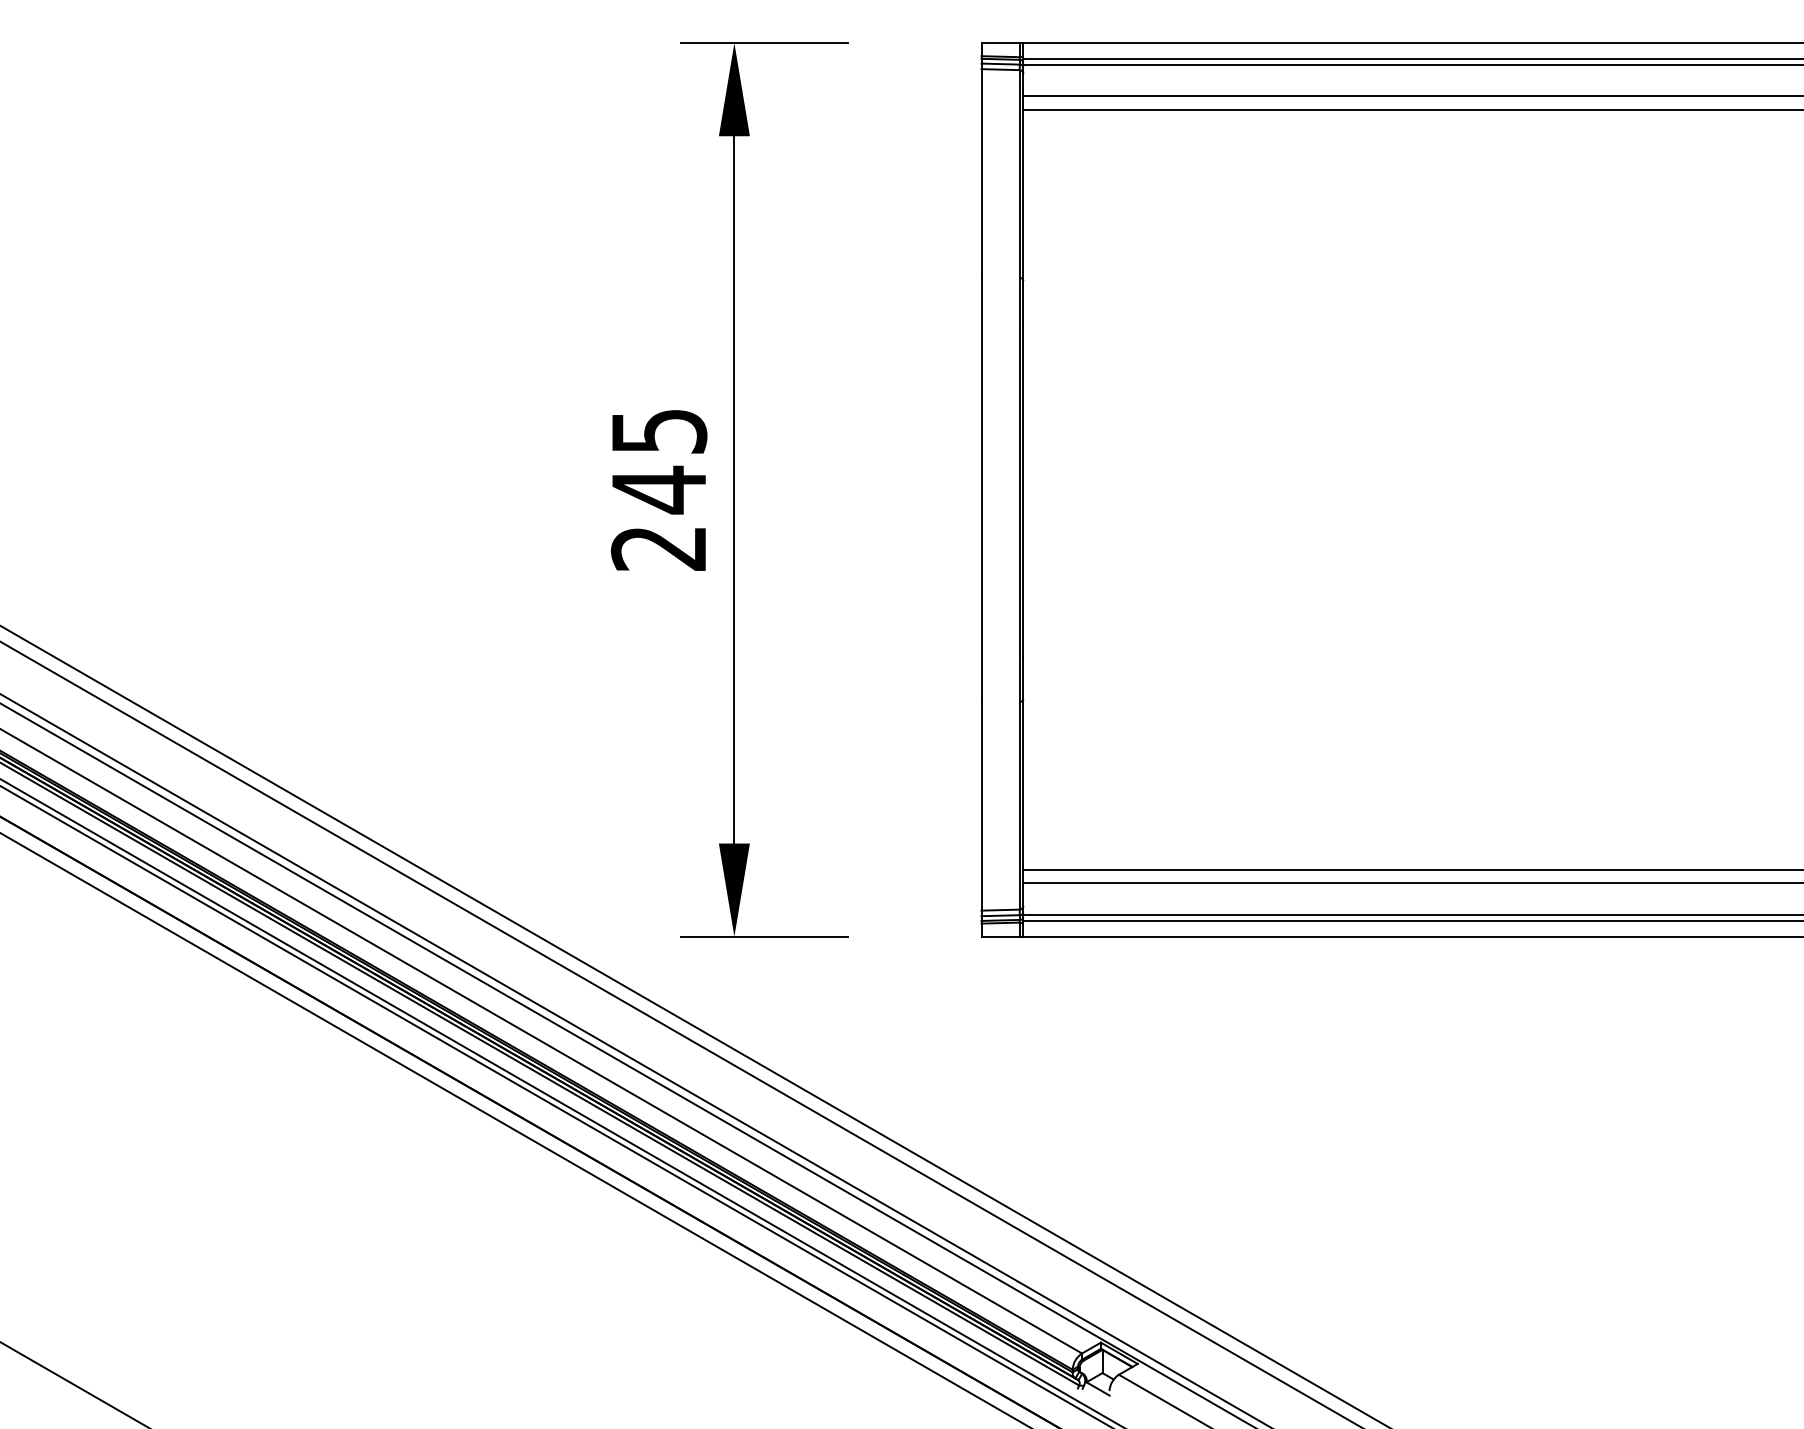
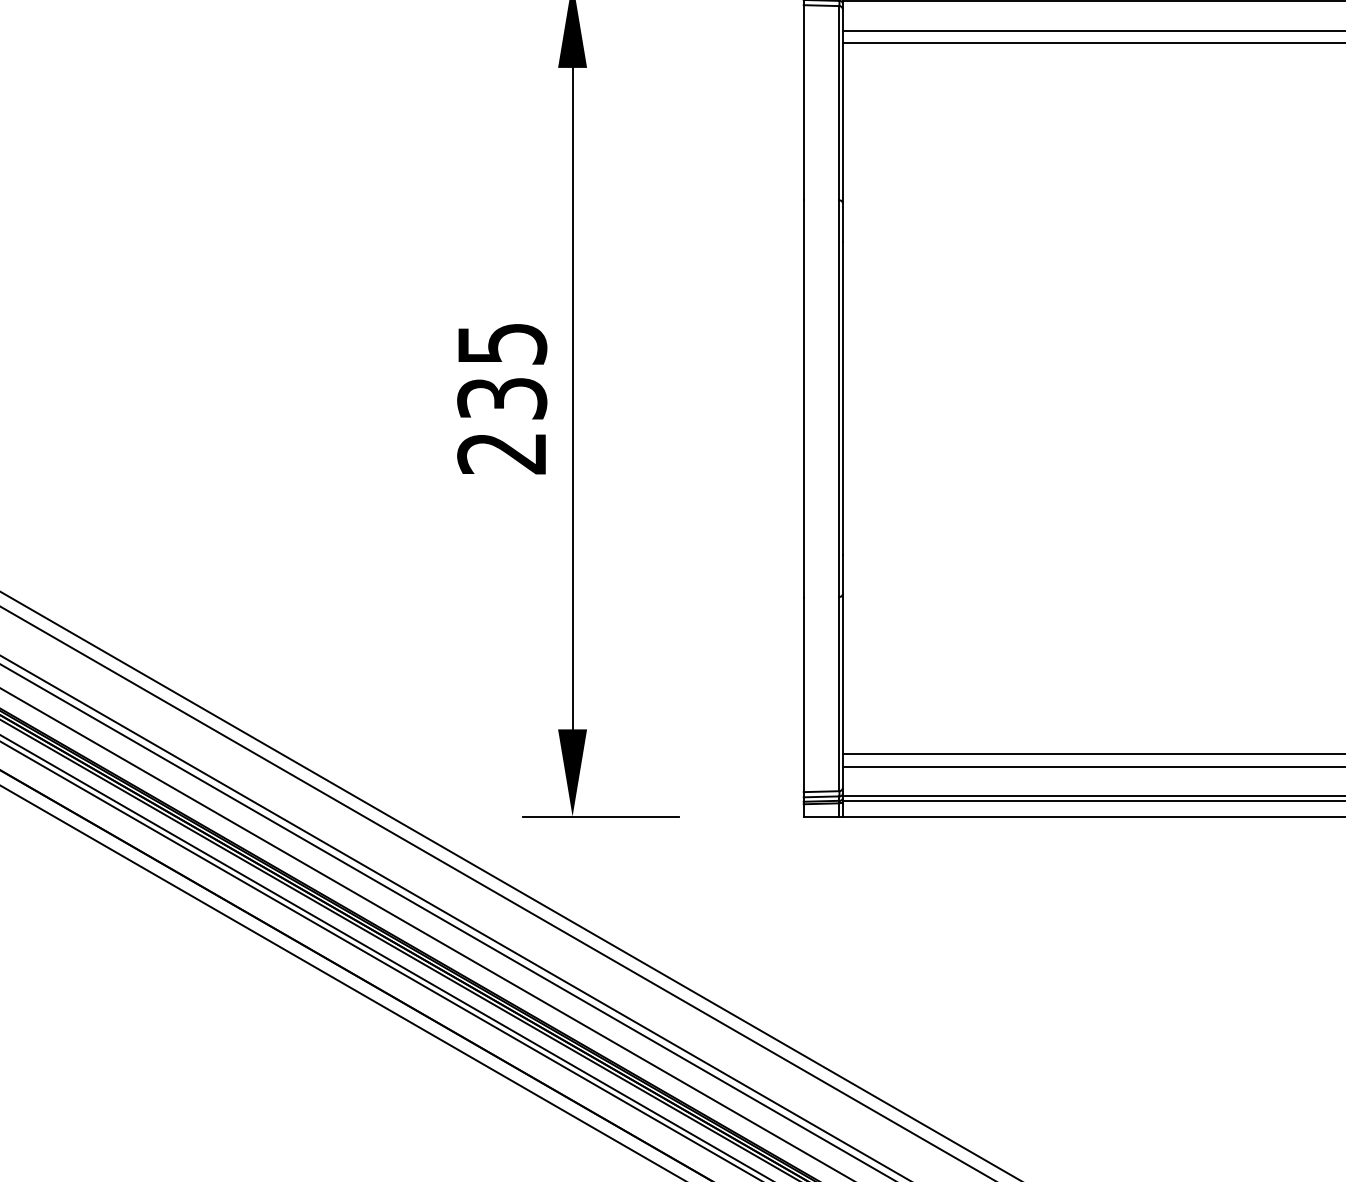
text: (658, 489) -> (501, 398), 245 -> 235

